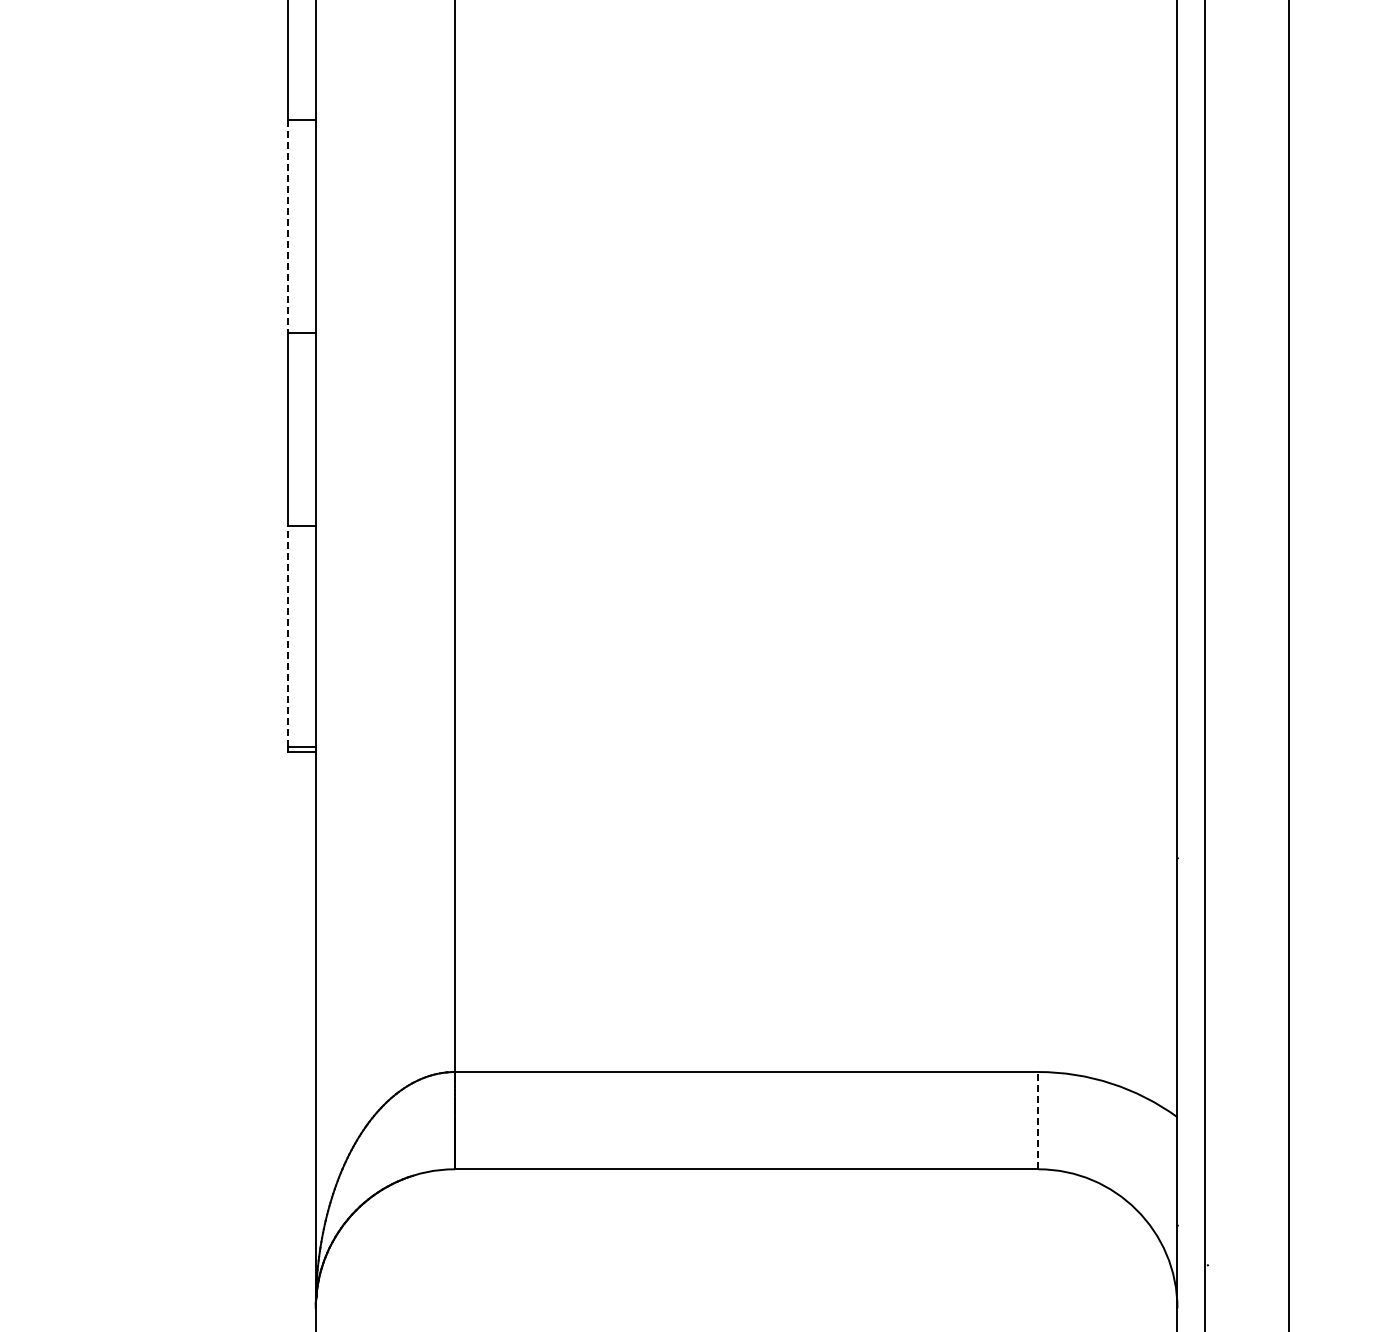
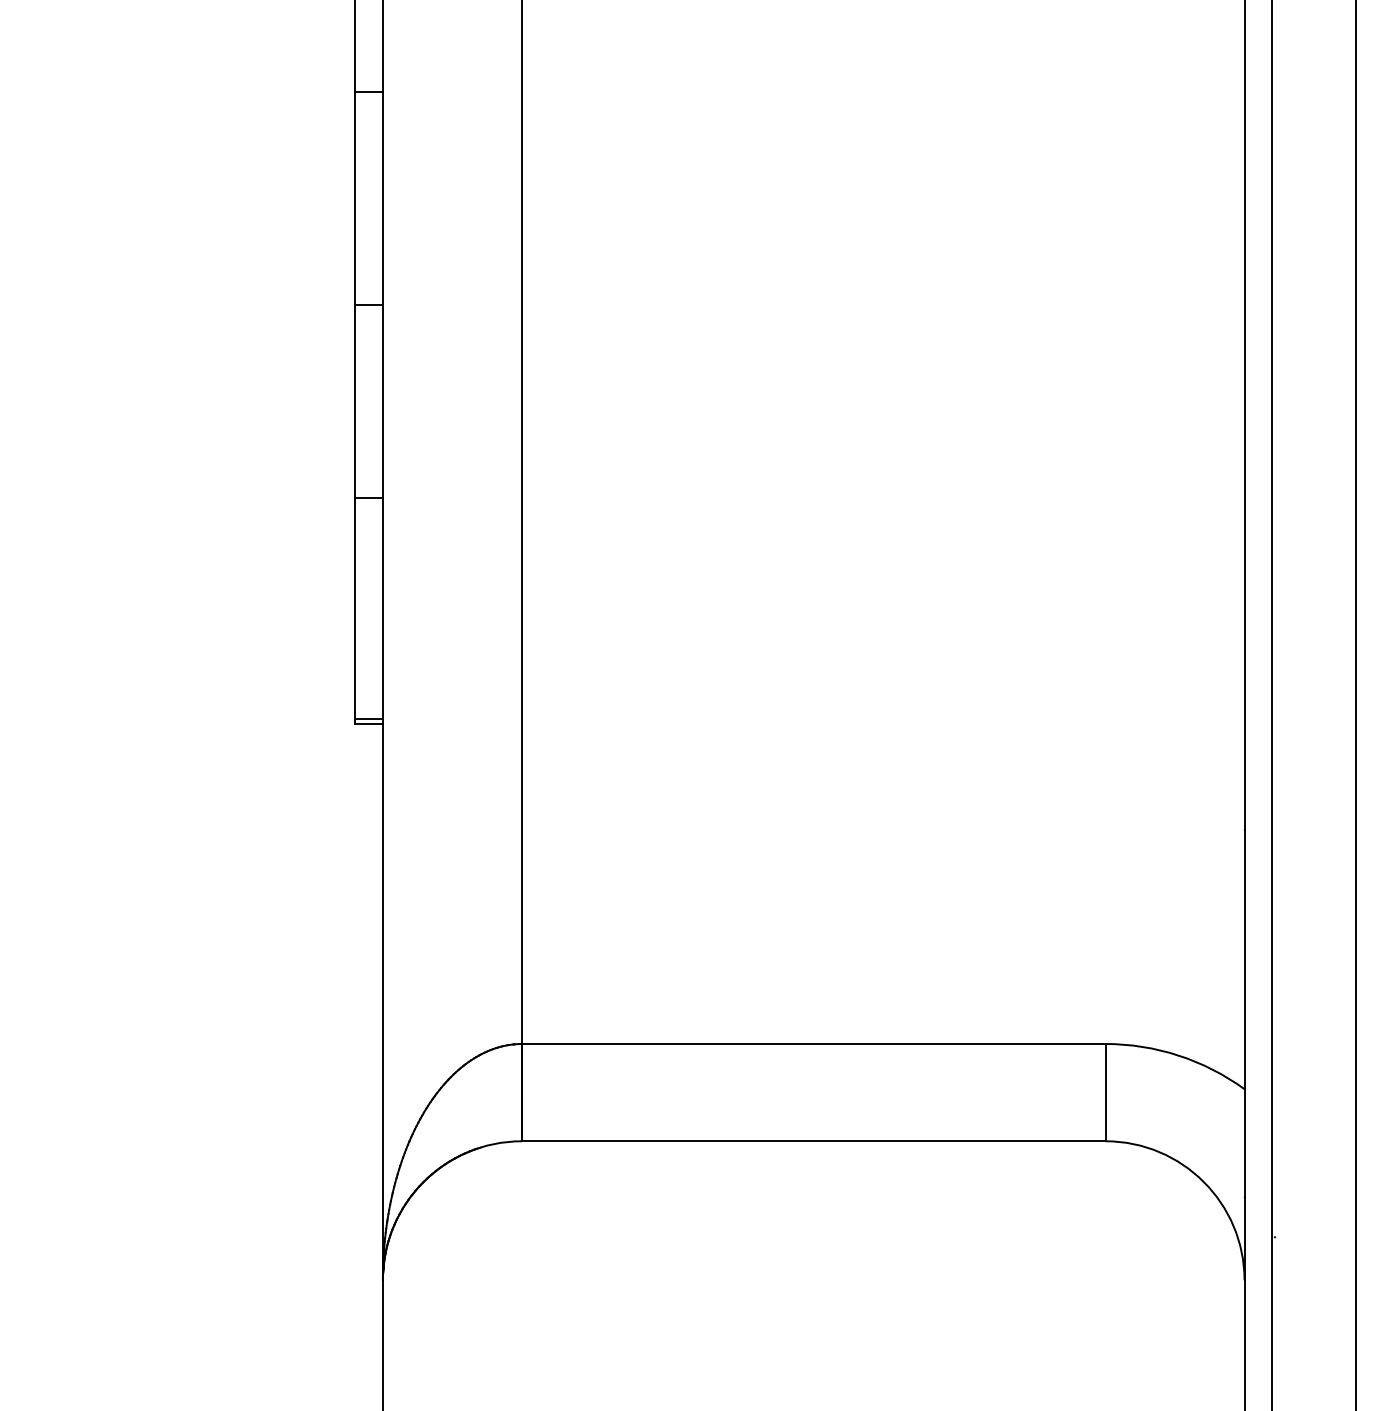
line: (288, 227) -> (355, 199), dashed -> solid
line: (288, 636) -> (355, 608), dashed -> solid
line: (1038, 1120) -> (1105, 1092), dashed -> solid

